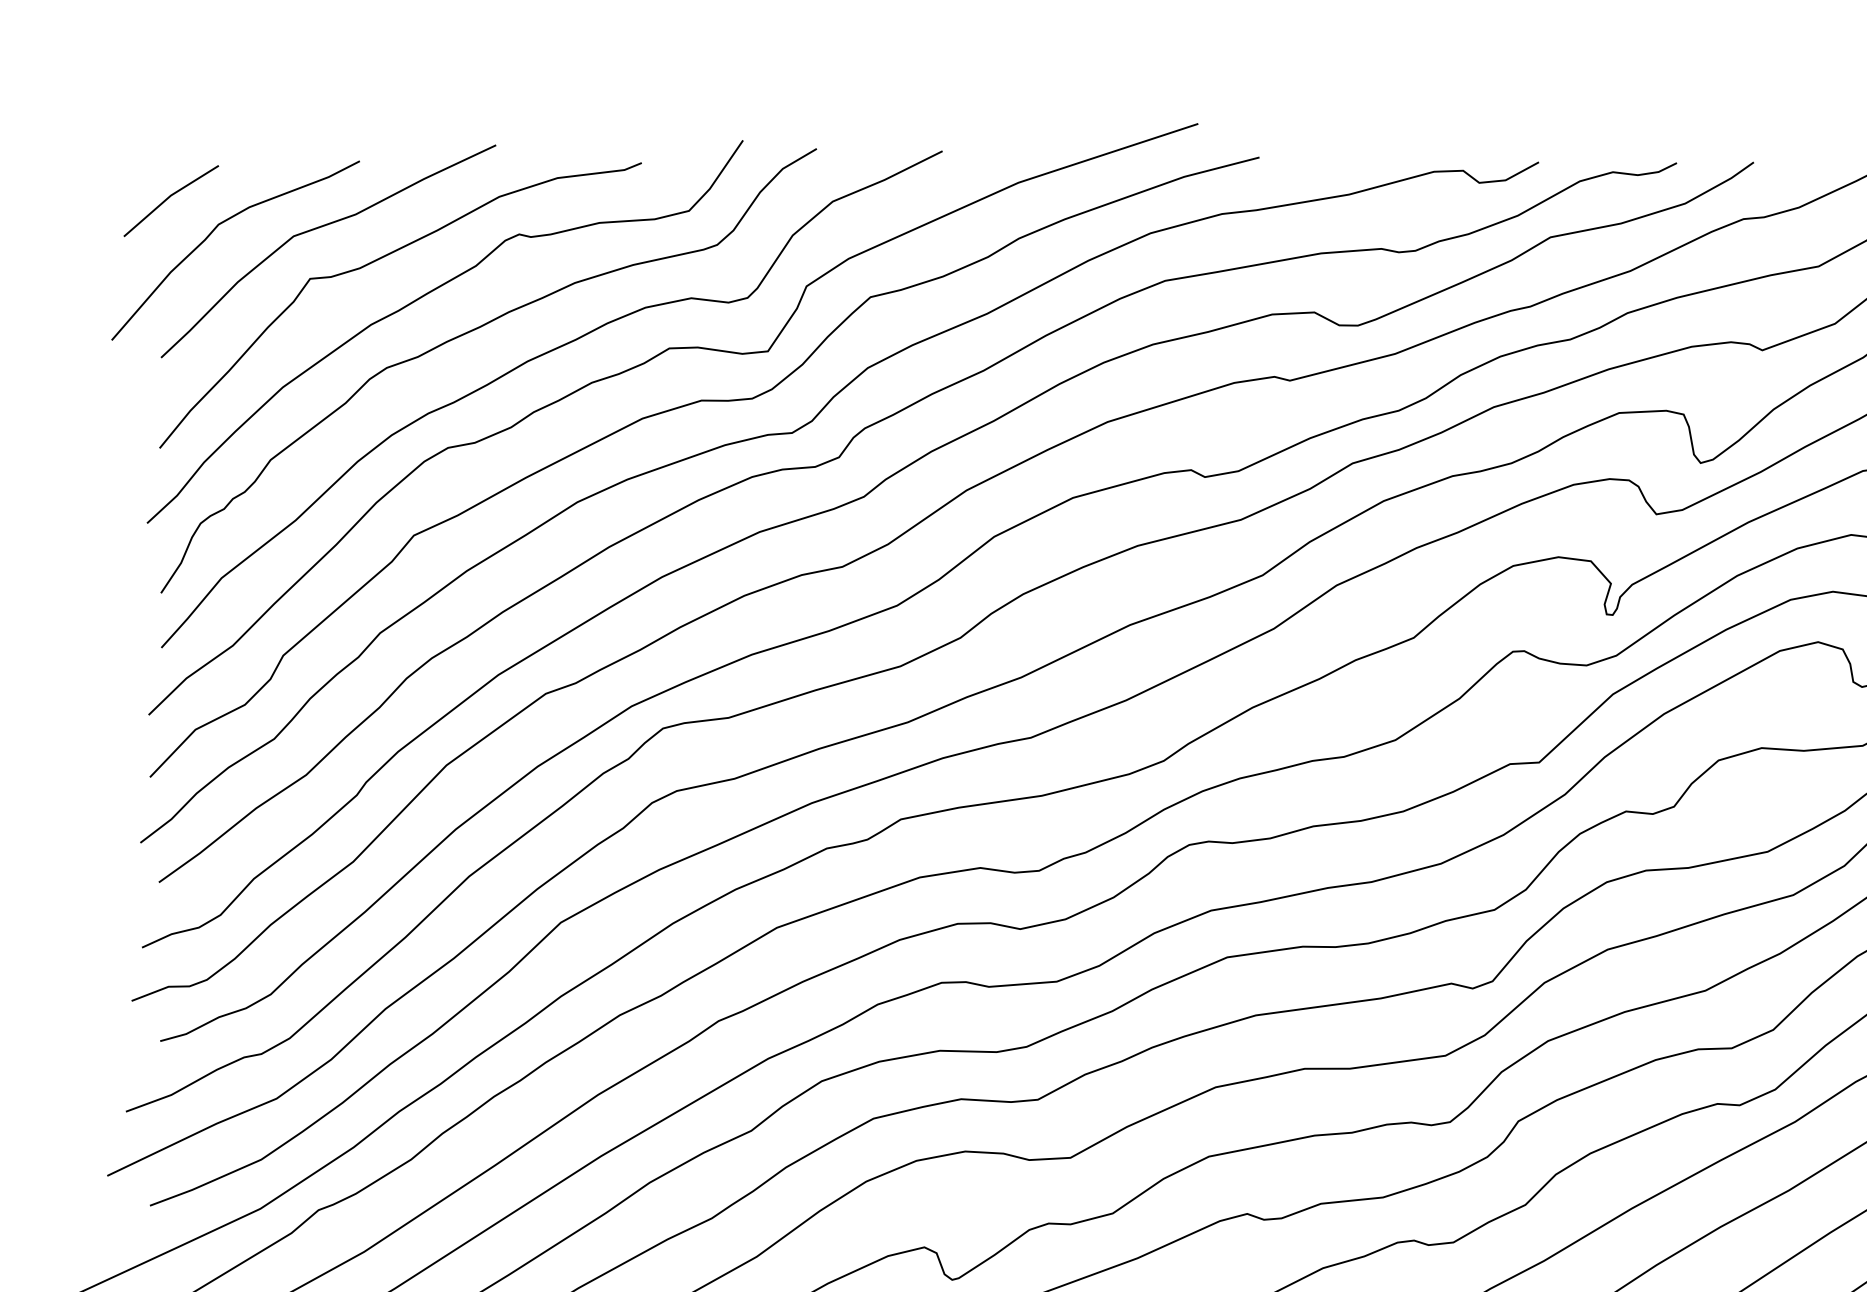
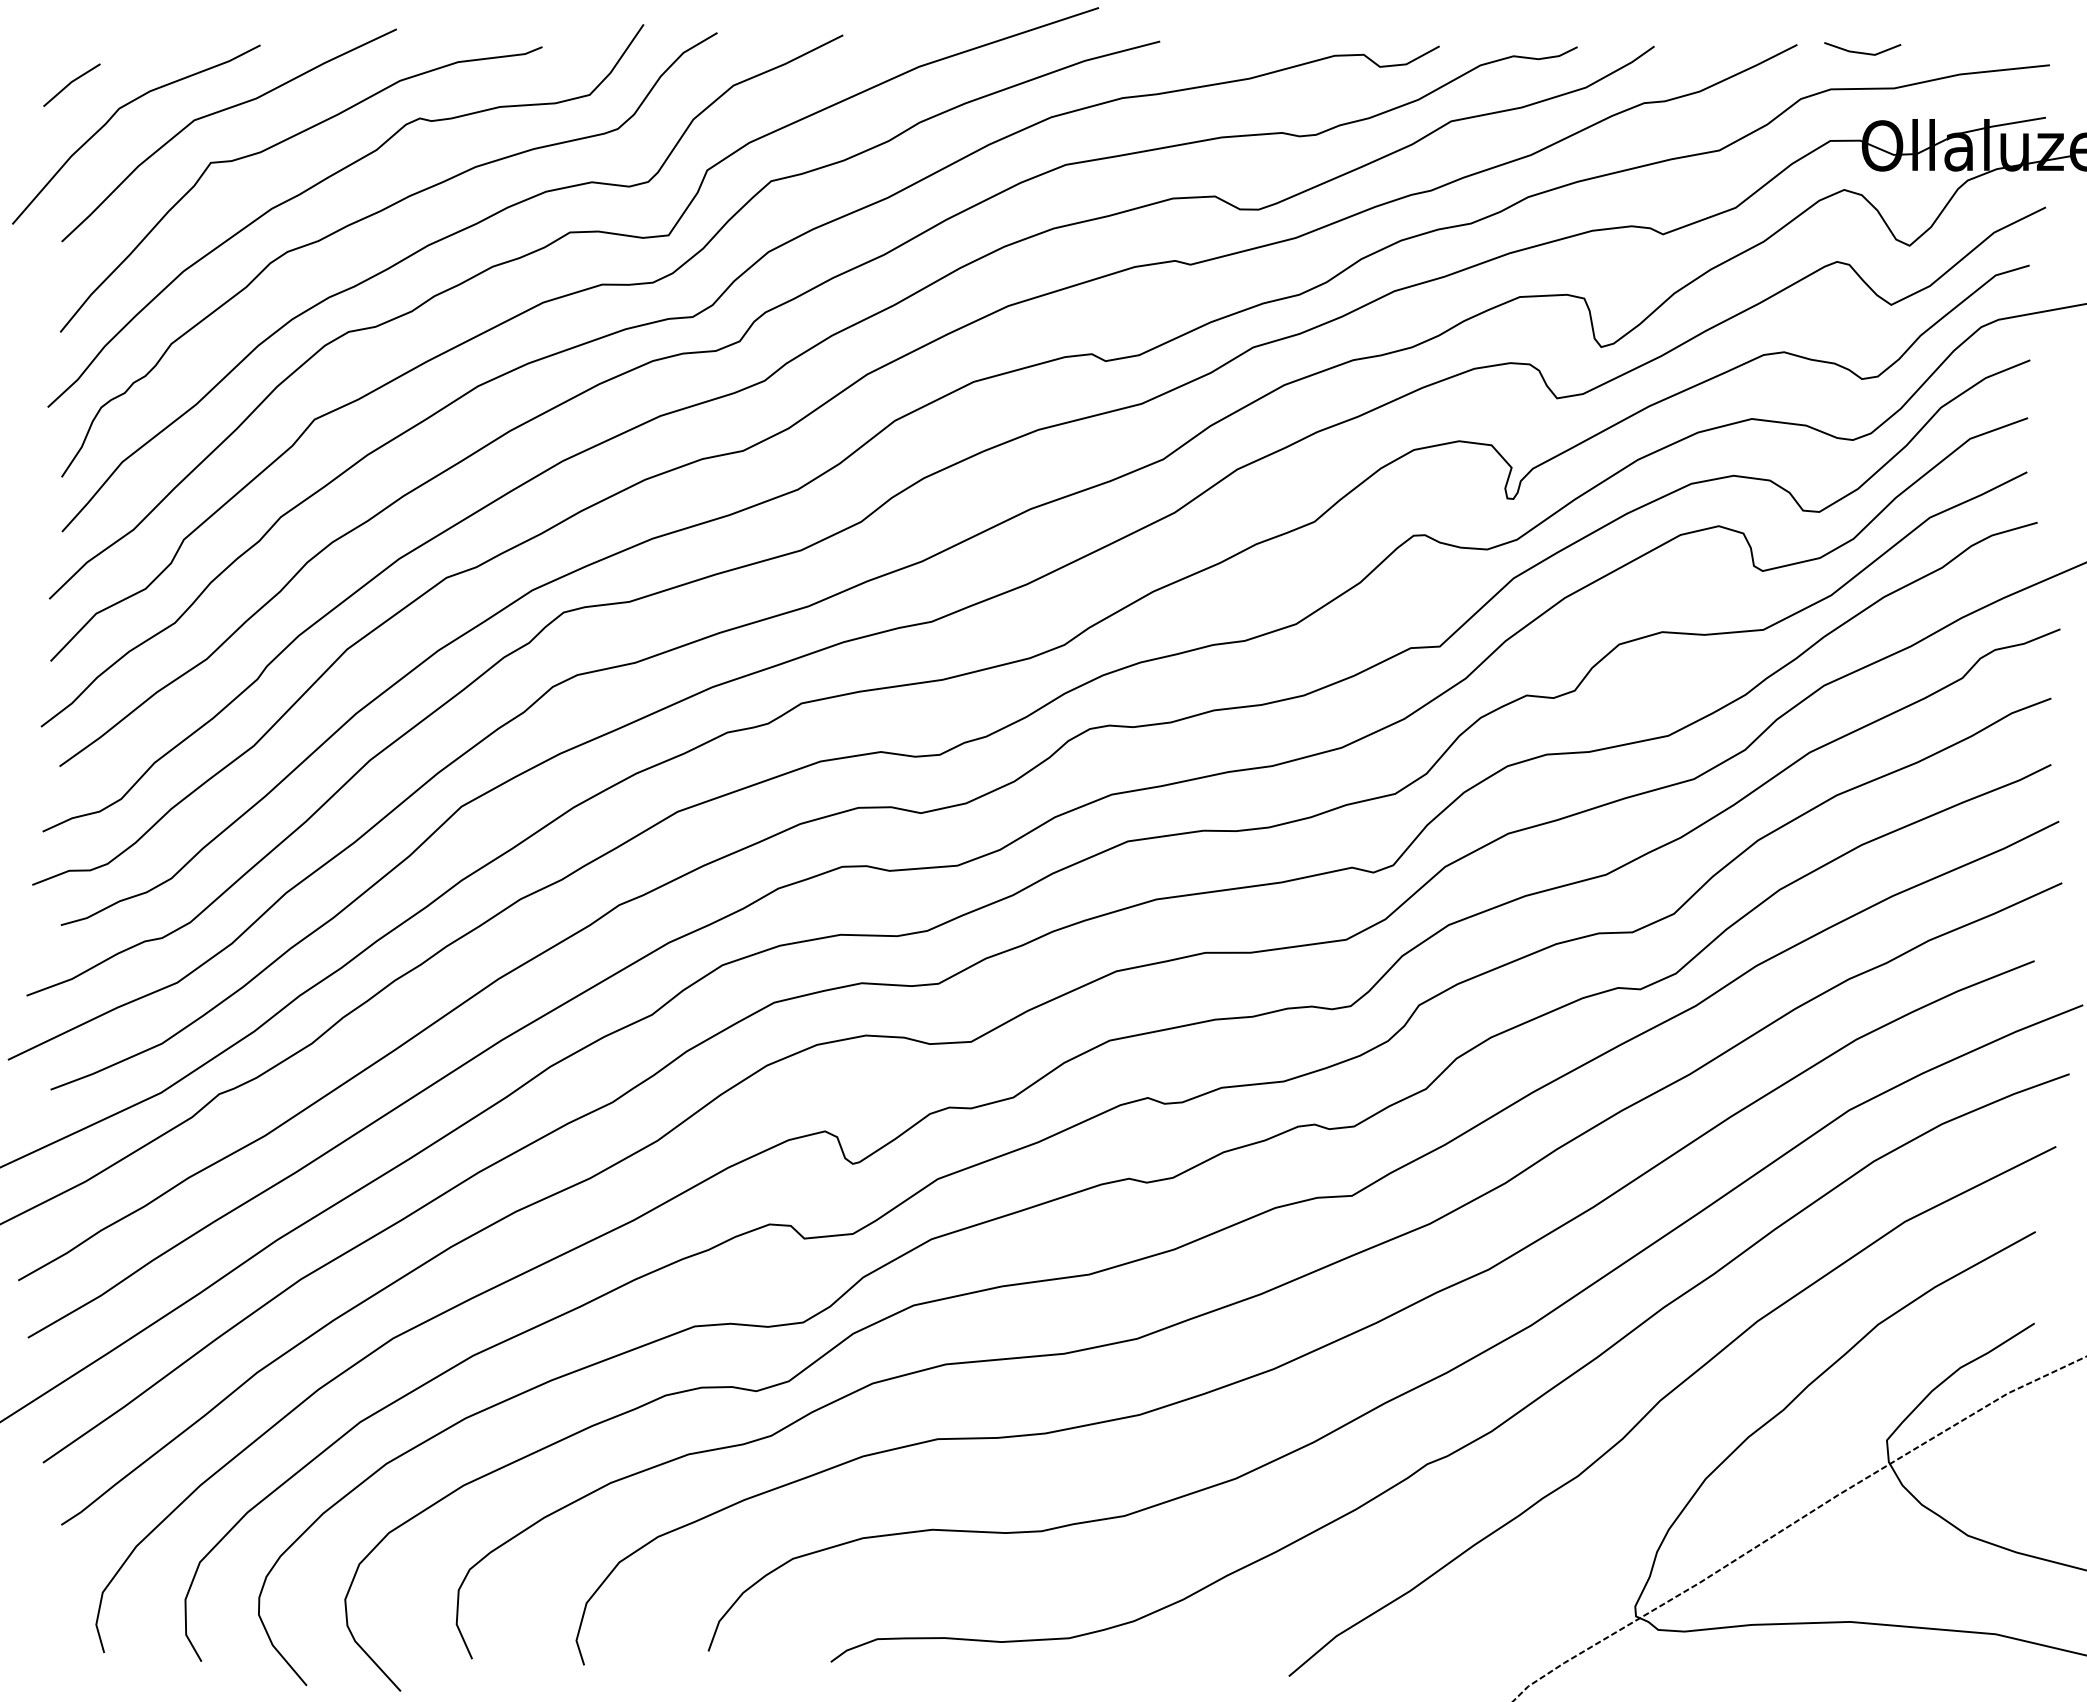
part: (170, 201) -> (71, 85), size x0.6

